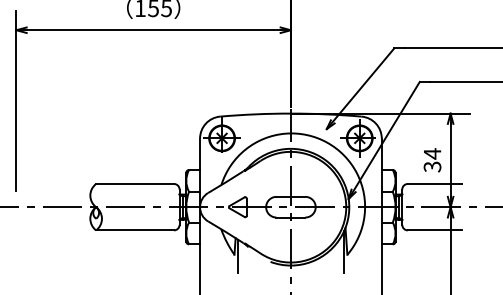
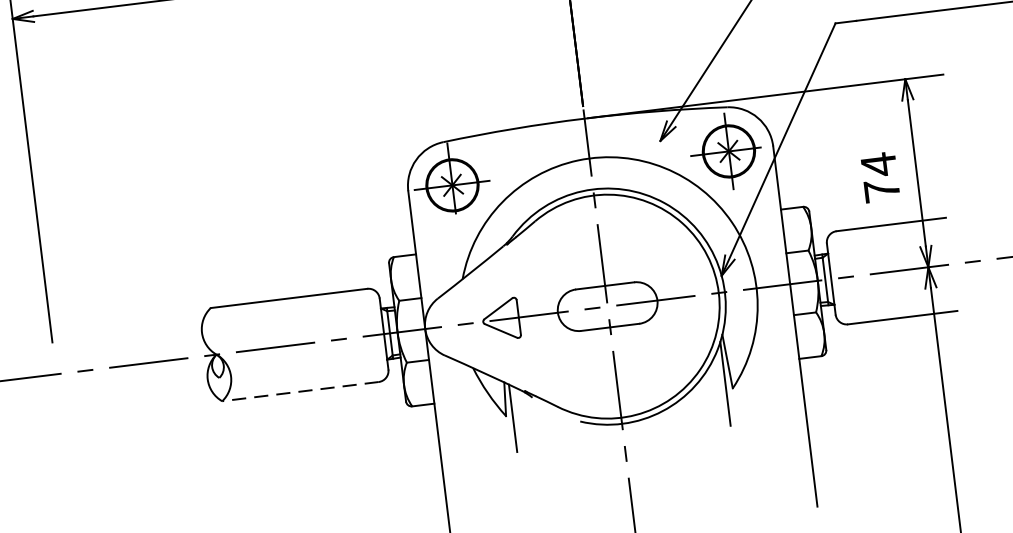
text: (432, 166) -> (881, 189), 34 -> 74
line: (135, 230) -> (301, 391), solid -> dashed

